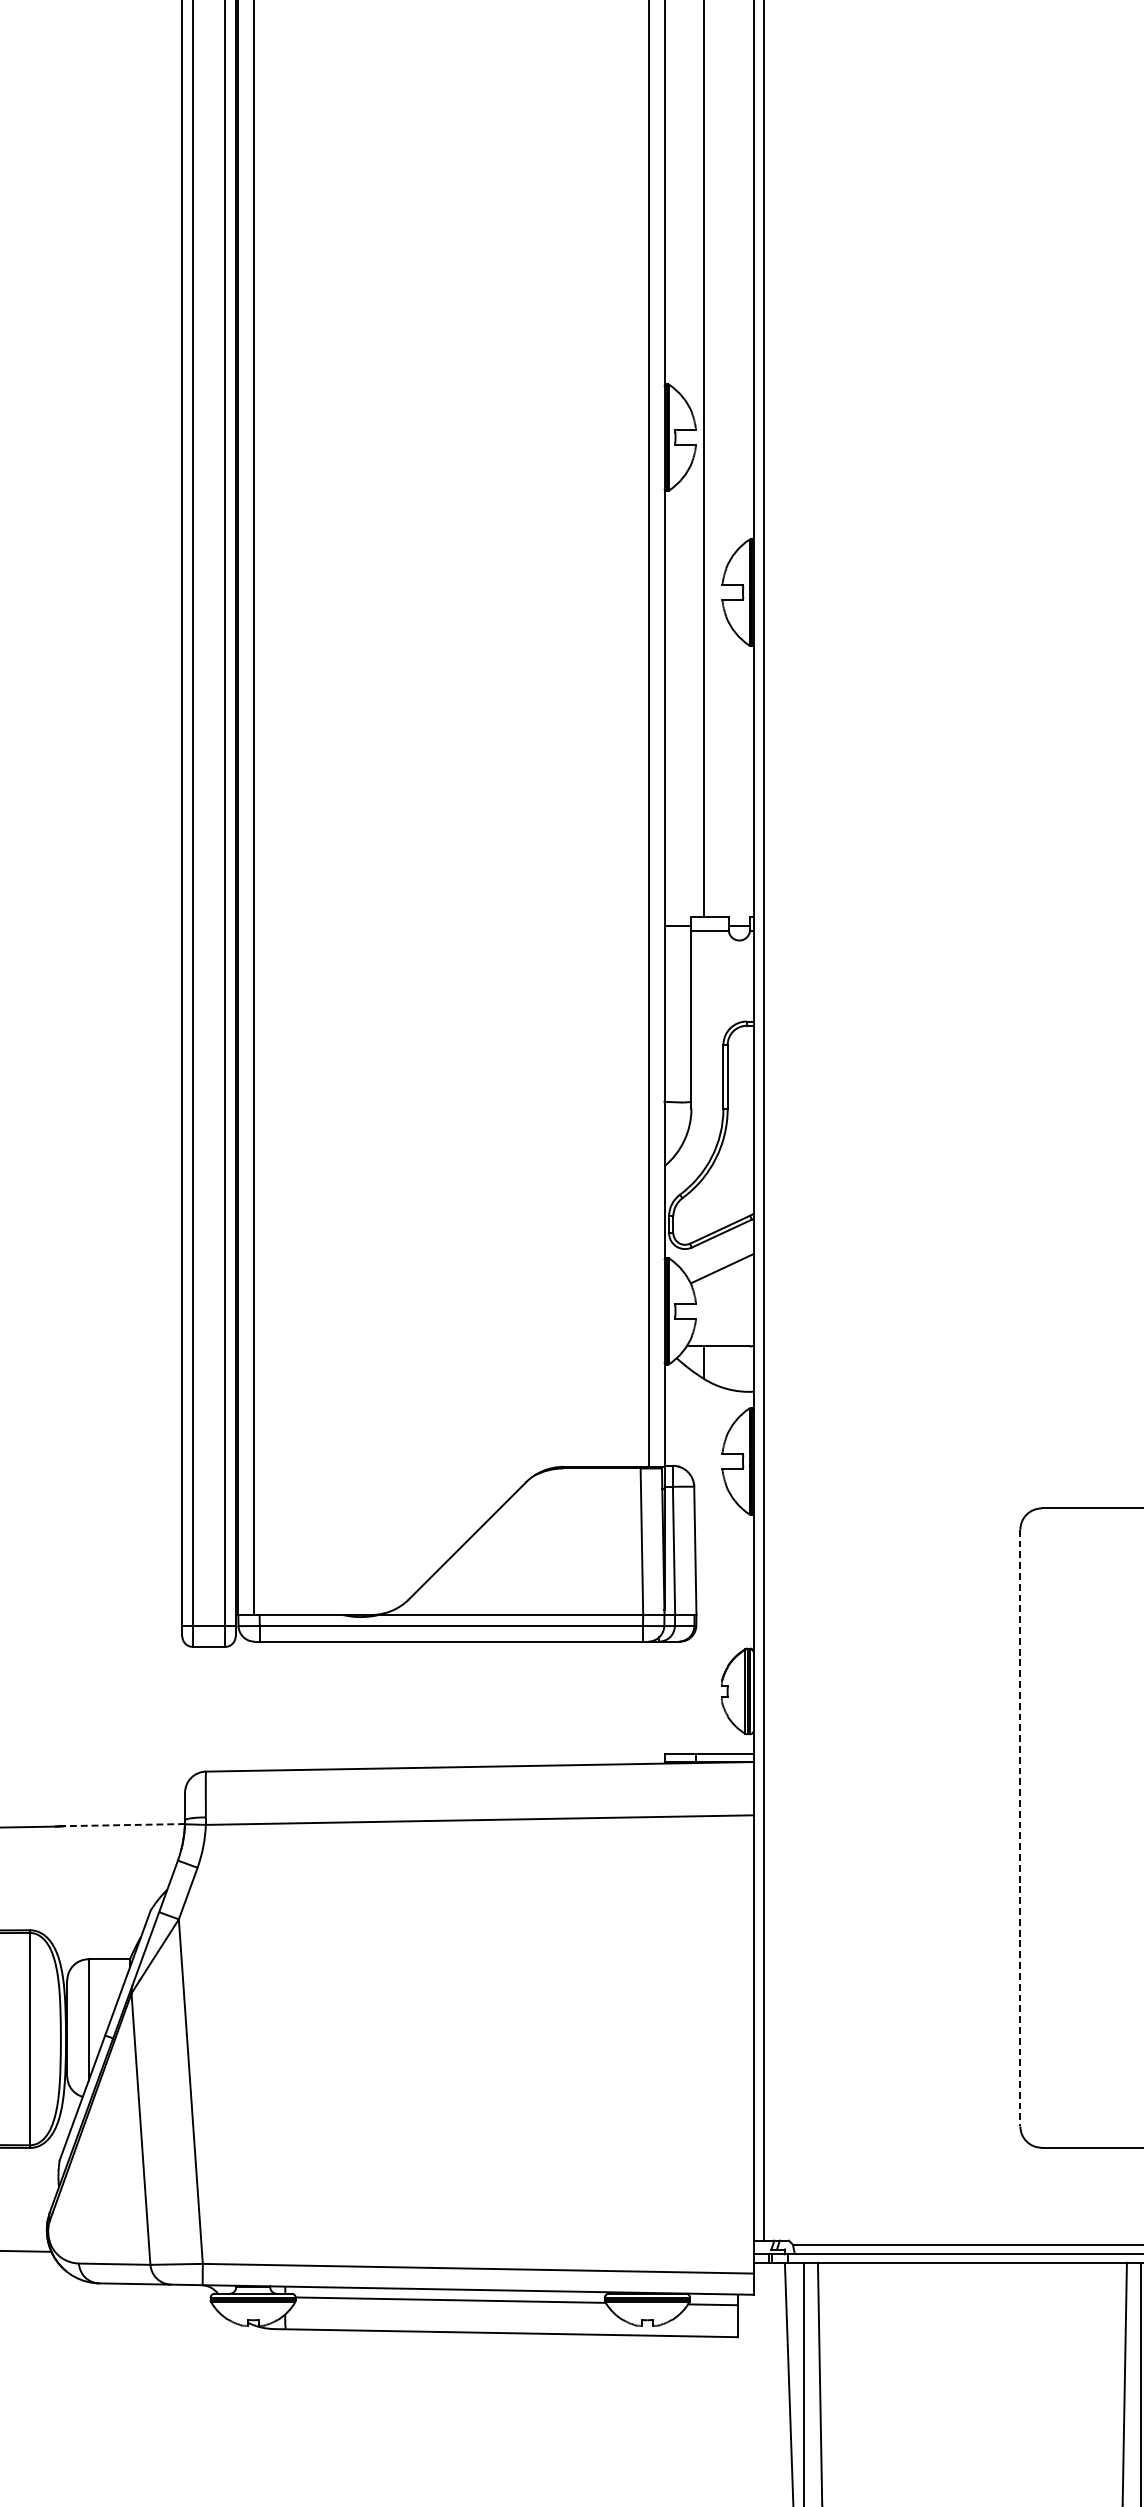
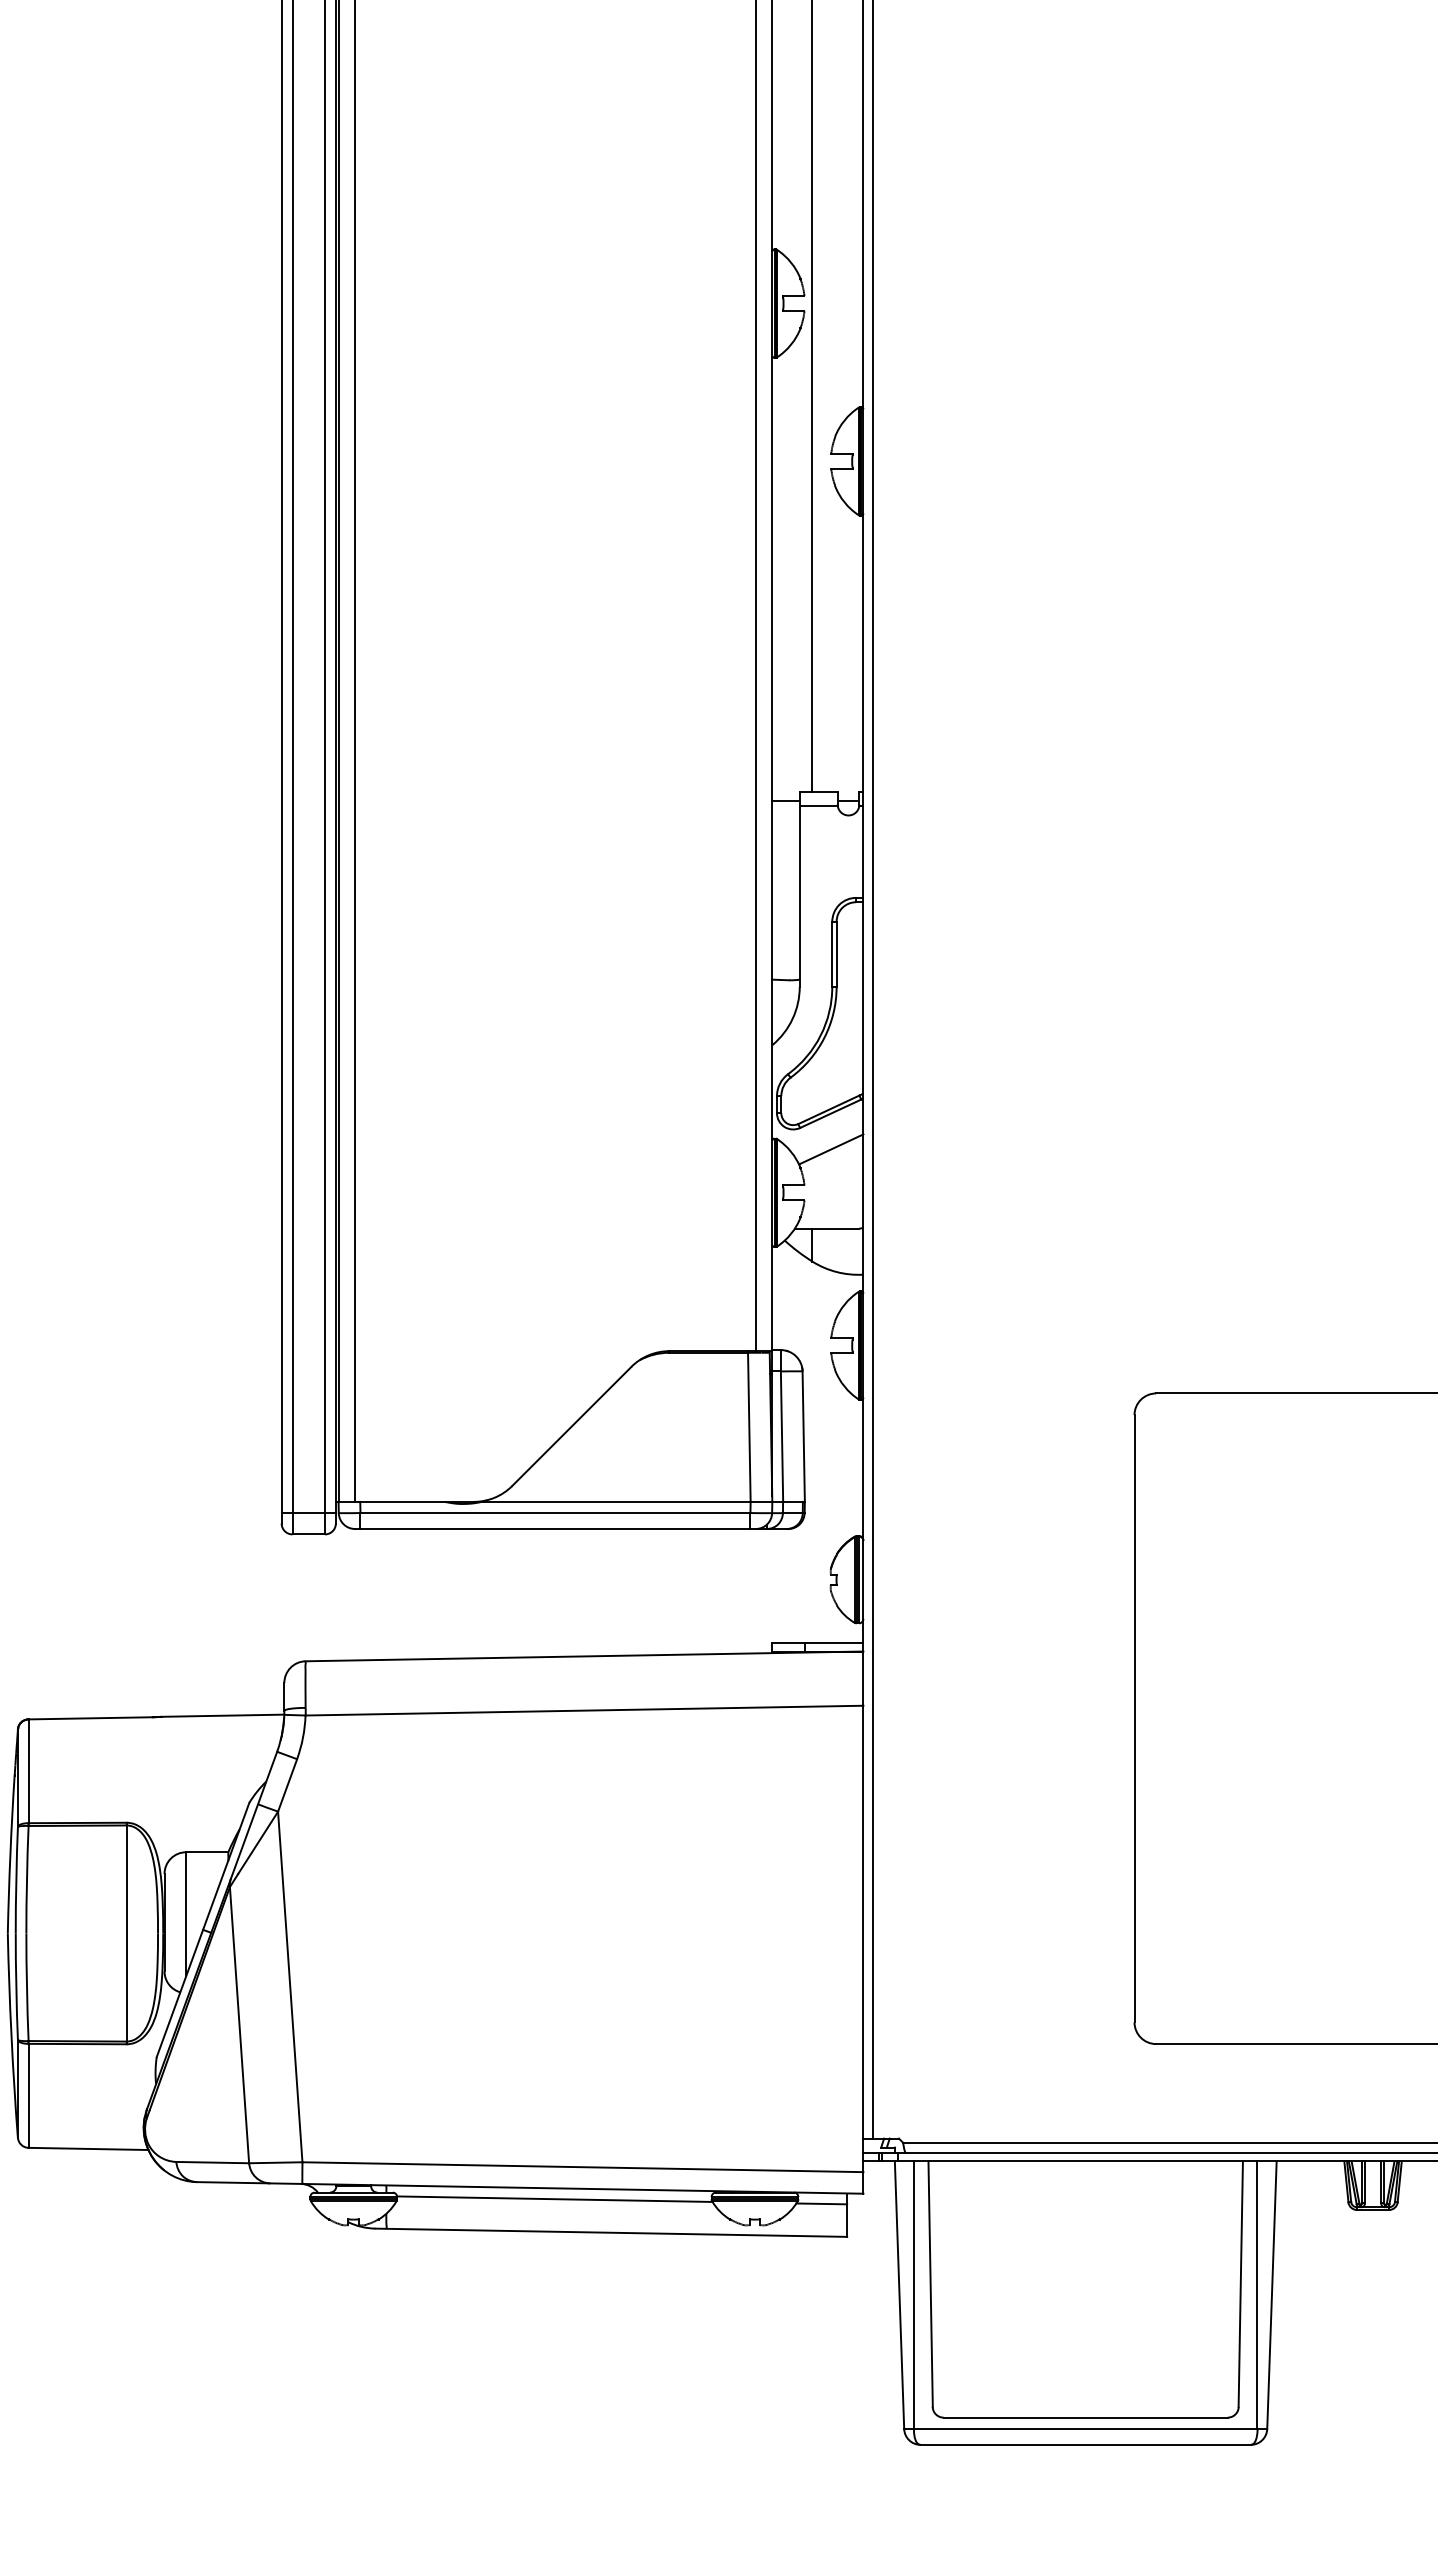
line: (124, 1824) -> (222, 1715), dashed -> solid
line: (1020, 1827) -> (1134, 1718), dashed -> solid

